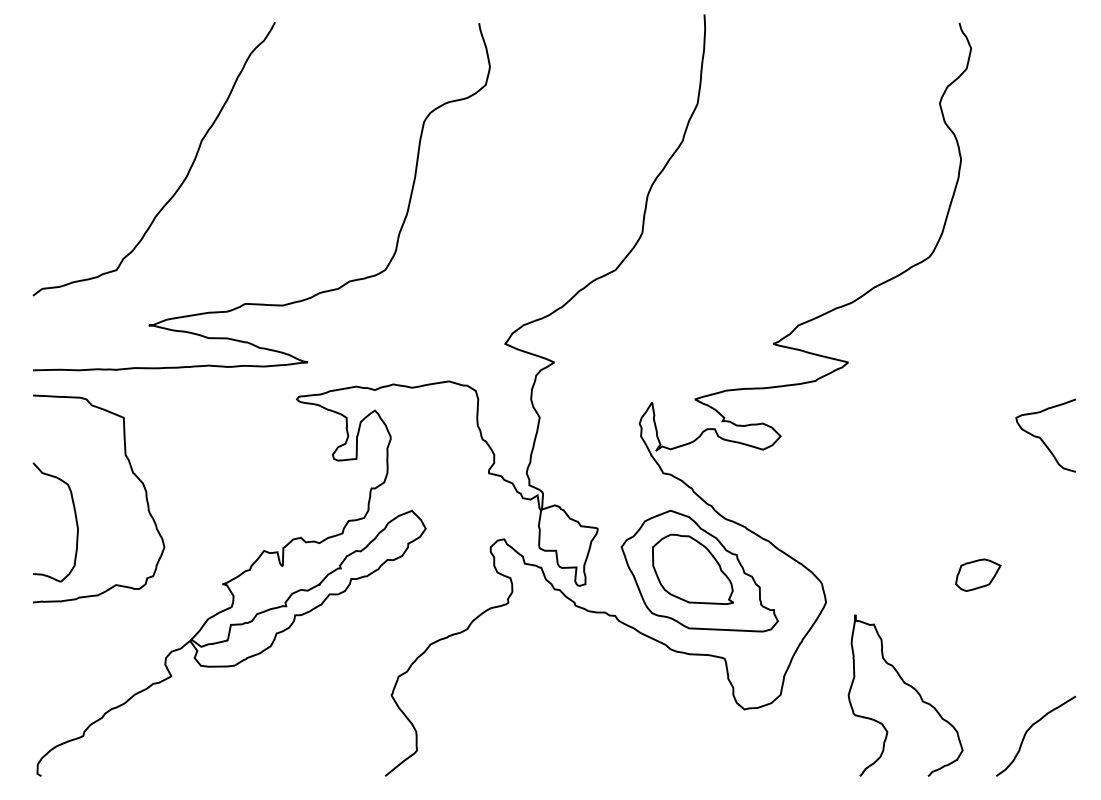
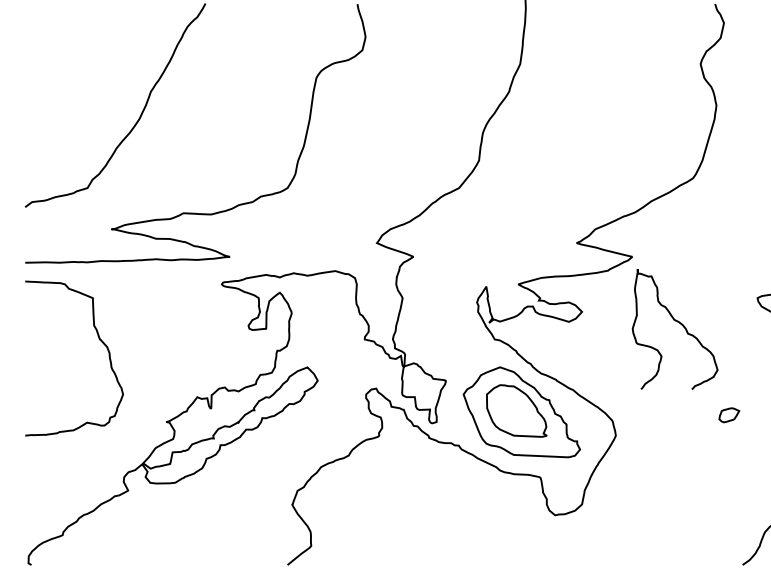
part: (75, 521) -> (56, 375), removed
part: (978, 574) -> (729, 414), size x0.6
curve: (909, 686) -> (678, 322), moved

